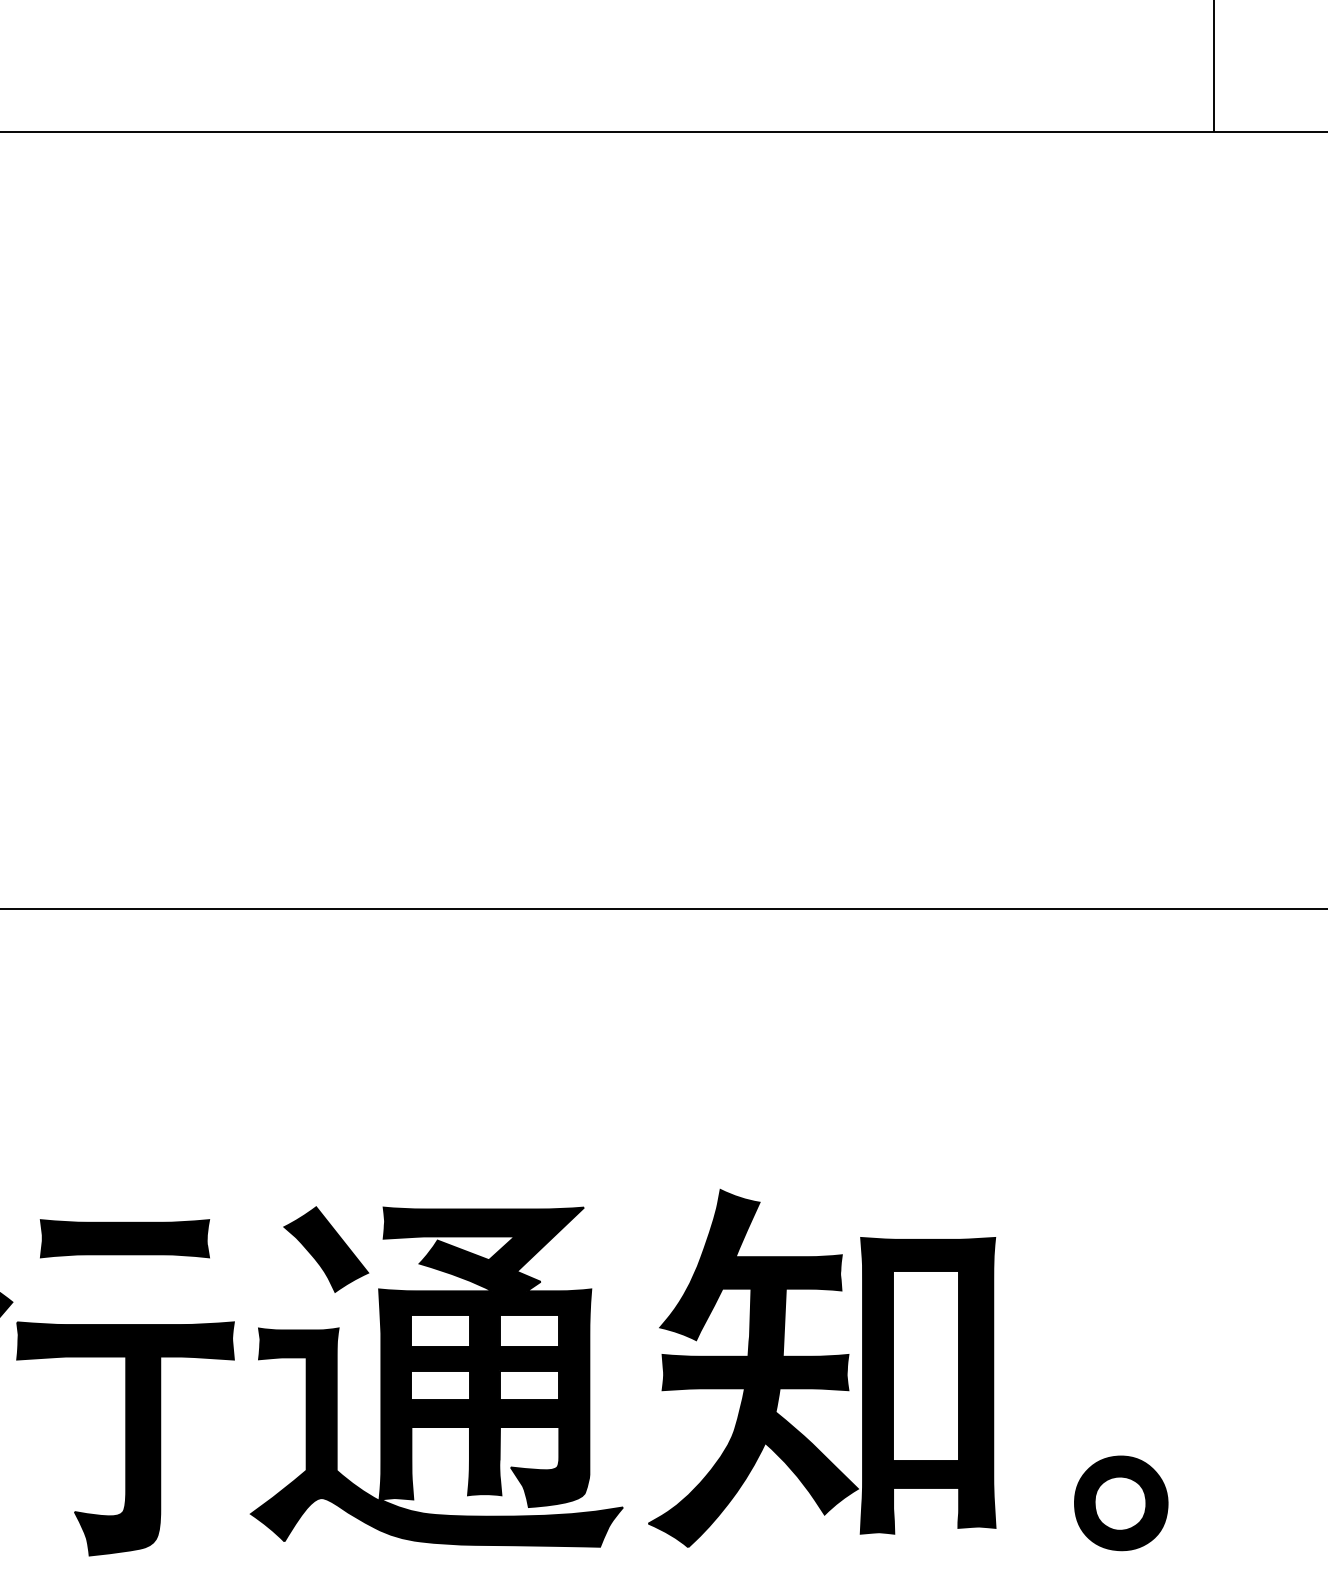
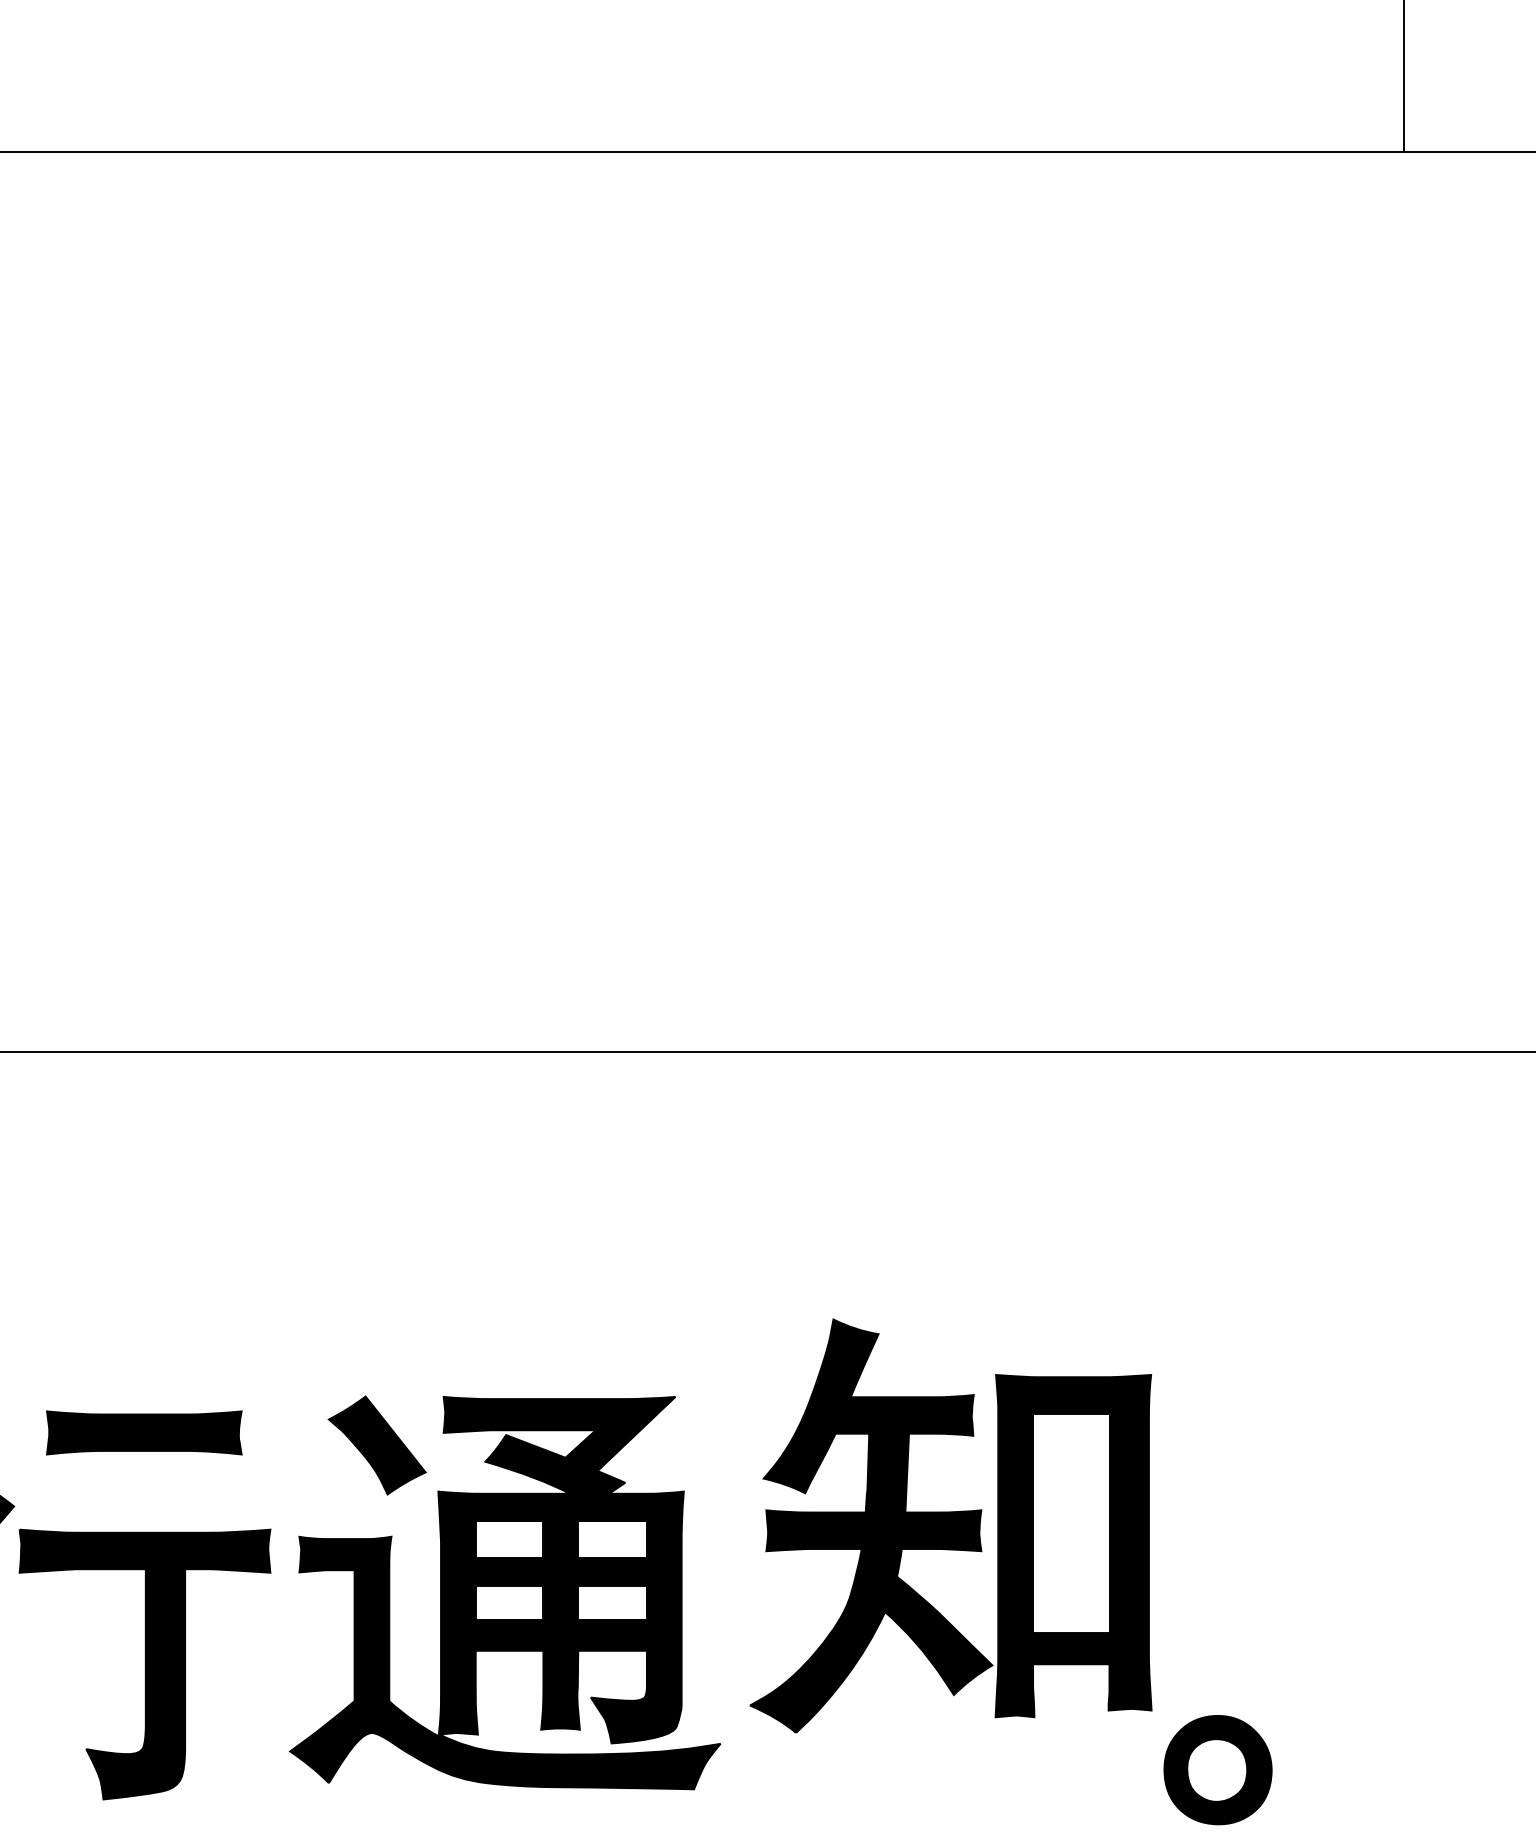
part: (821, 1368) -> (950, 1525), moved
part: (1120, 1503) -> (1217, 1770), moved

